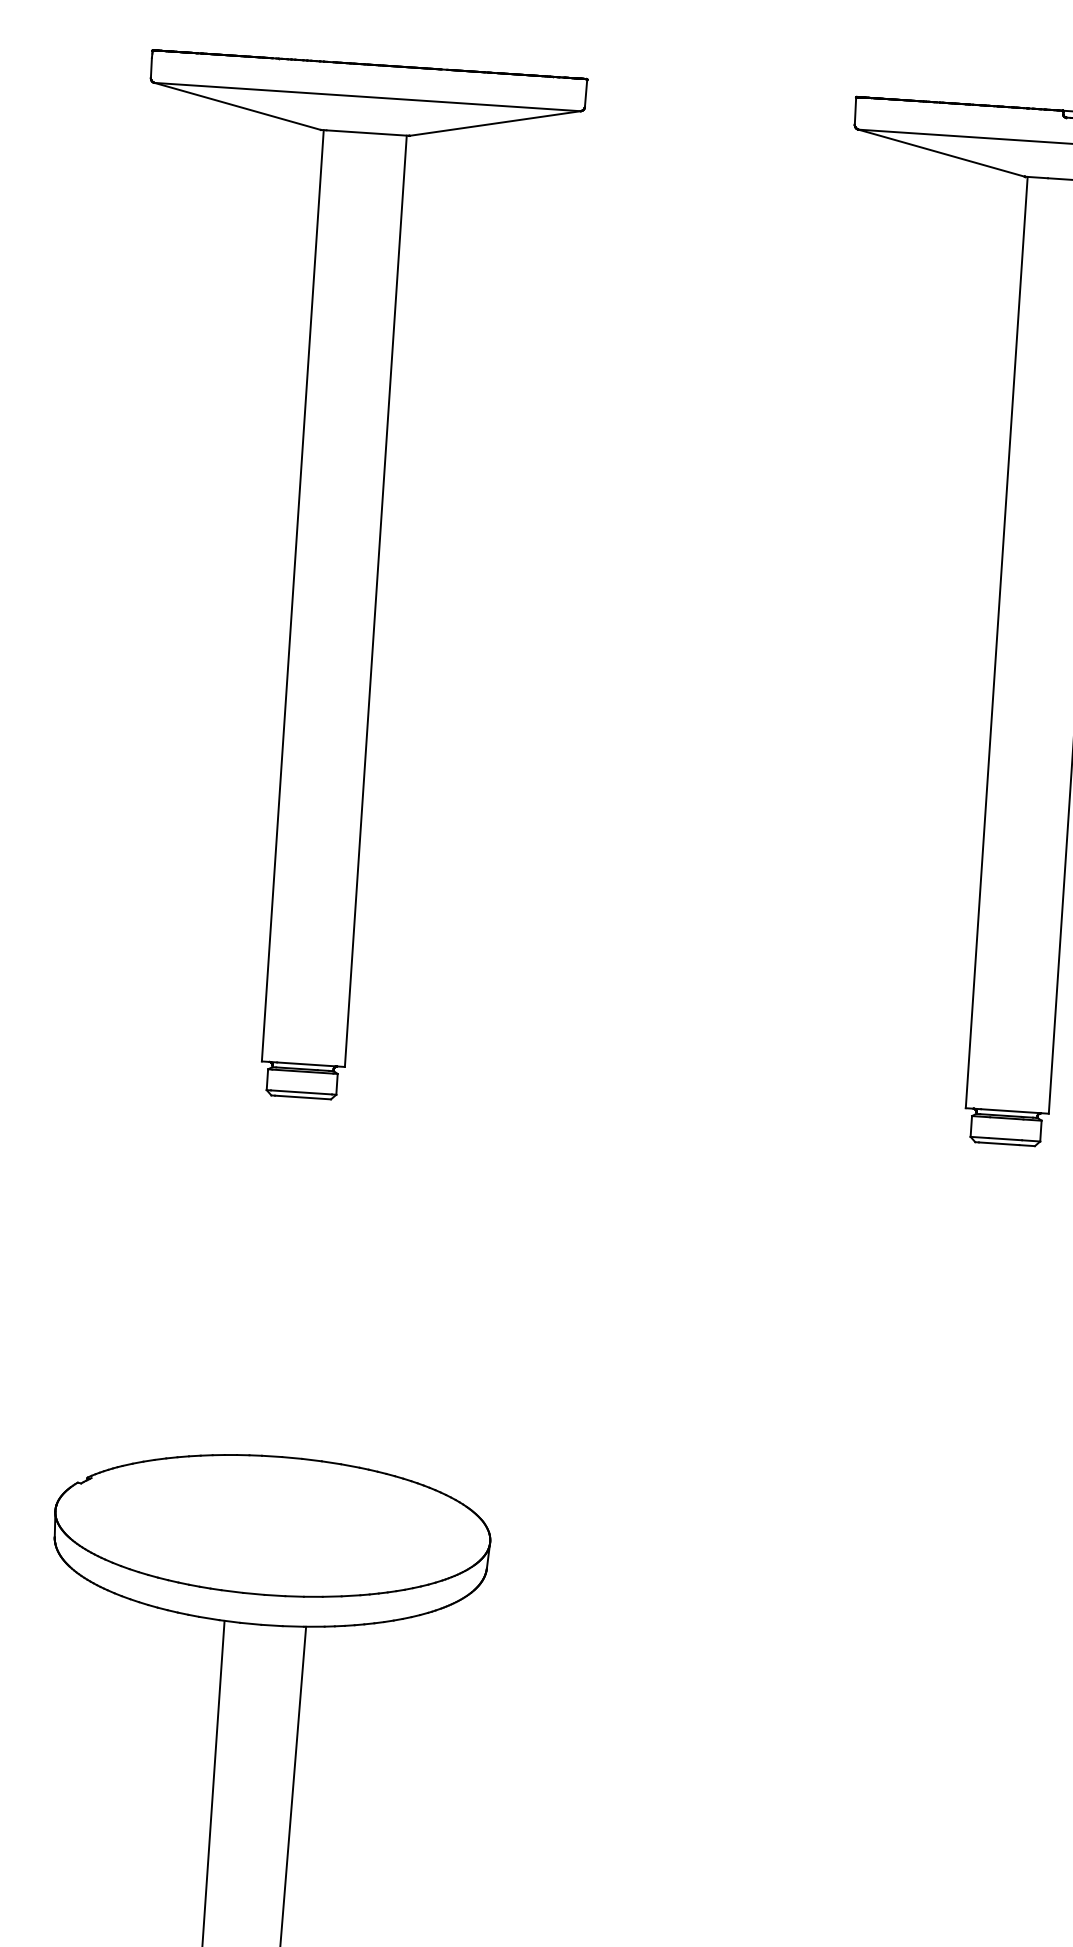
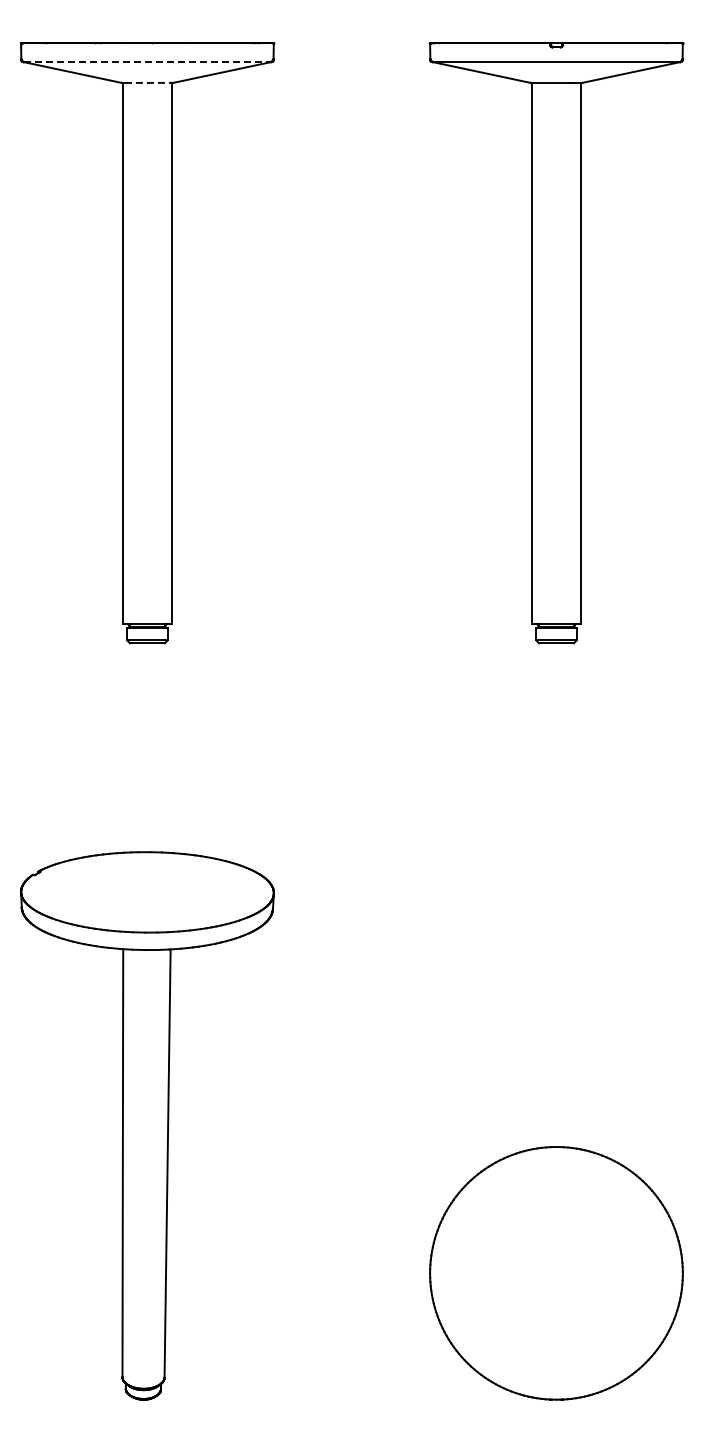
line: (367, 97) -> (147, 62), solid -> dashed
line: (368, 132) -> (149, 82), solid -> dashed

